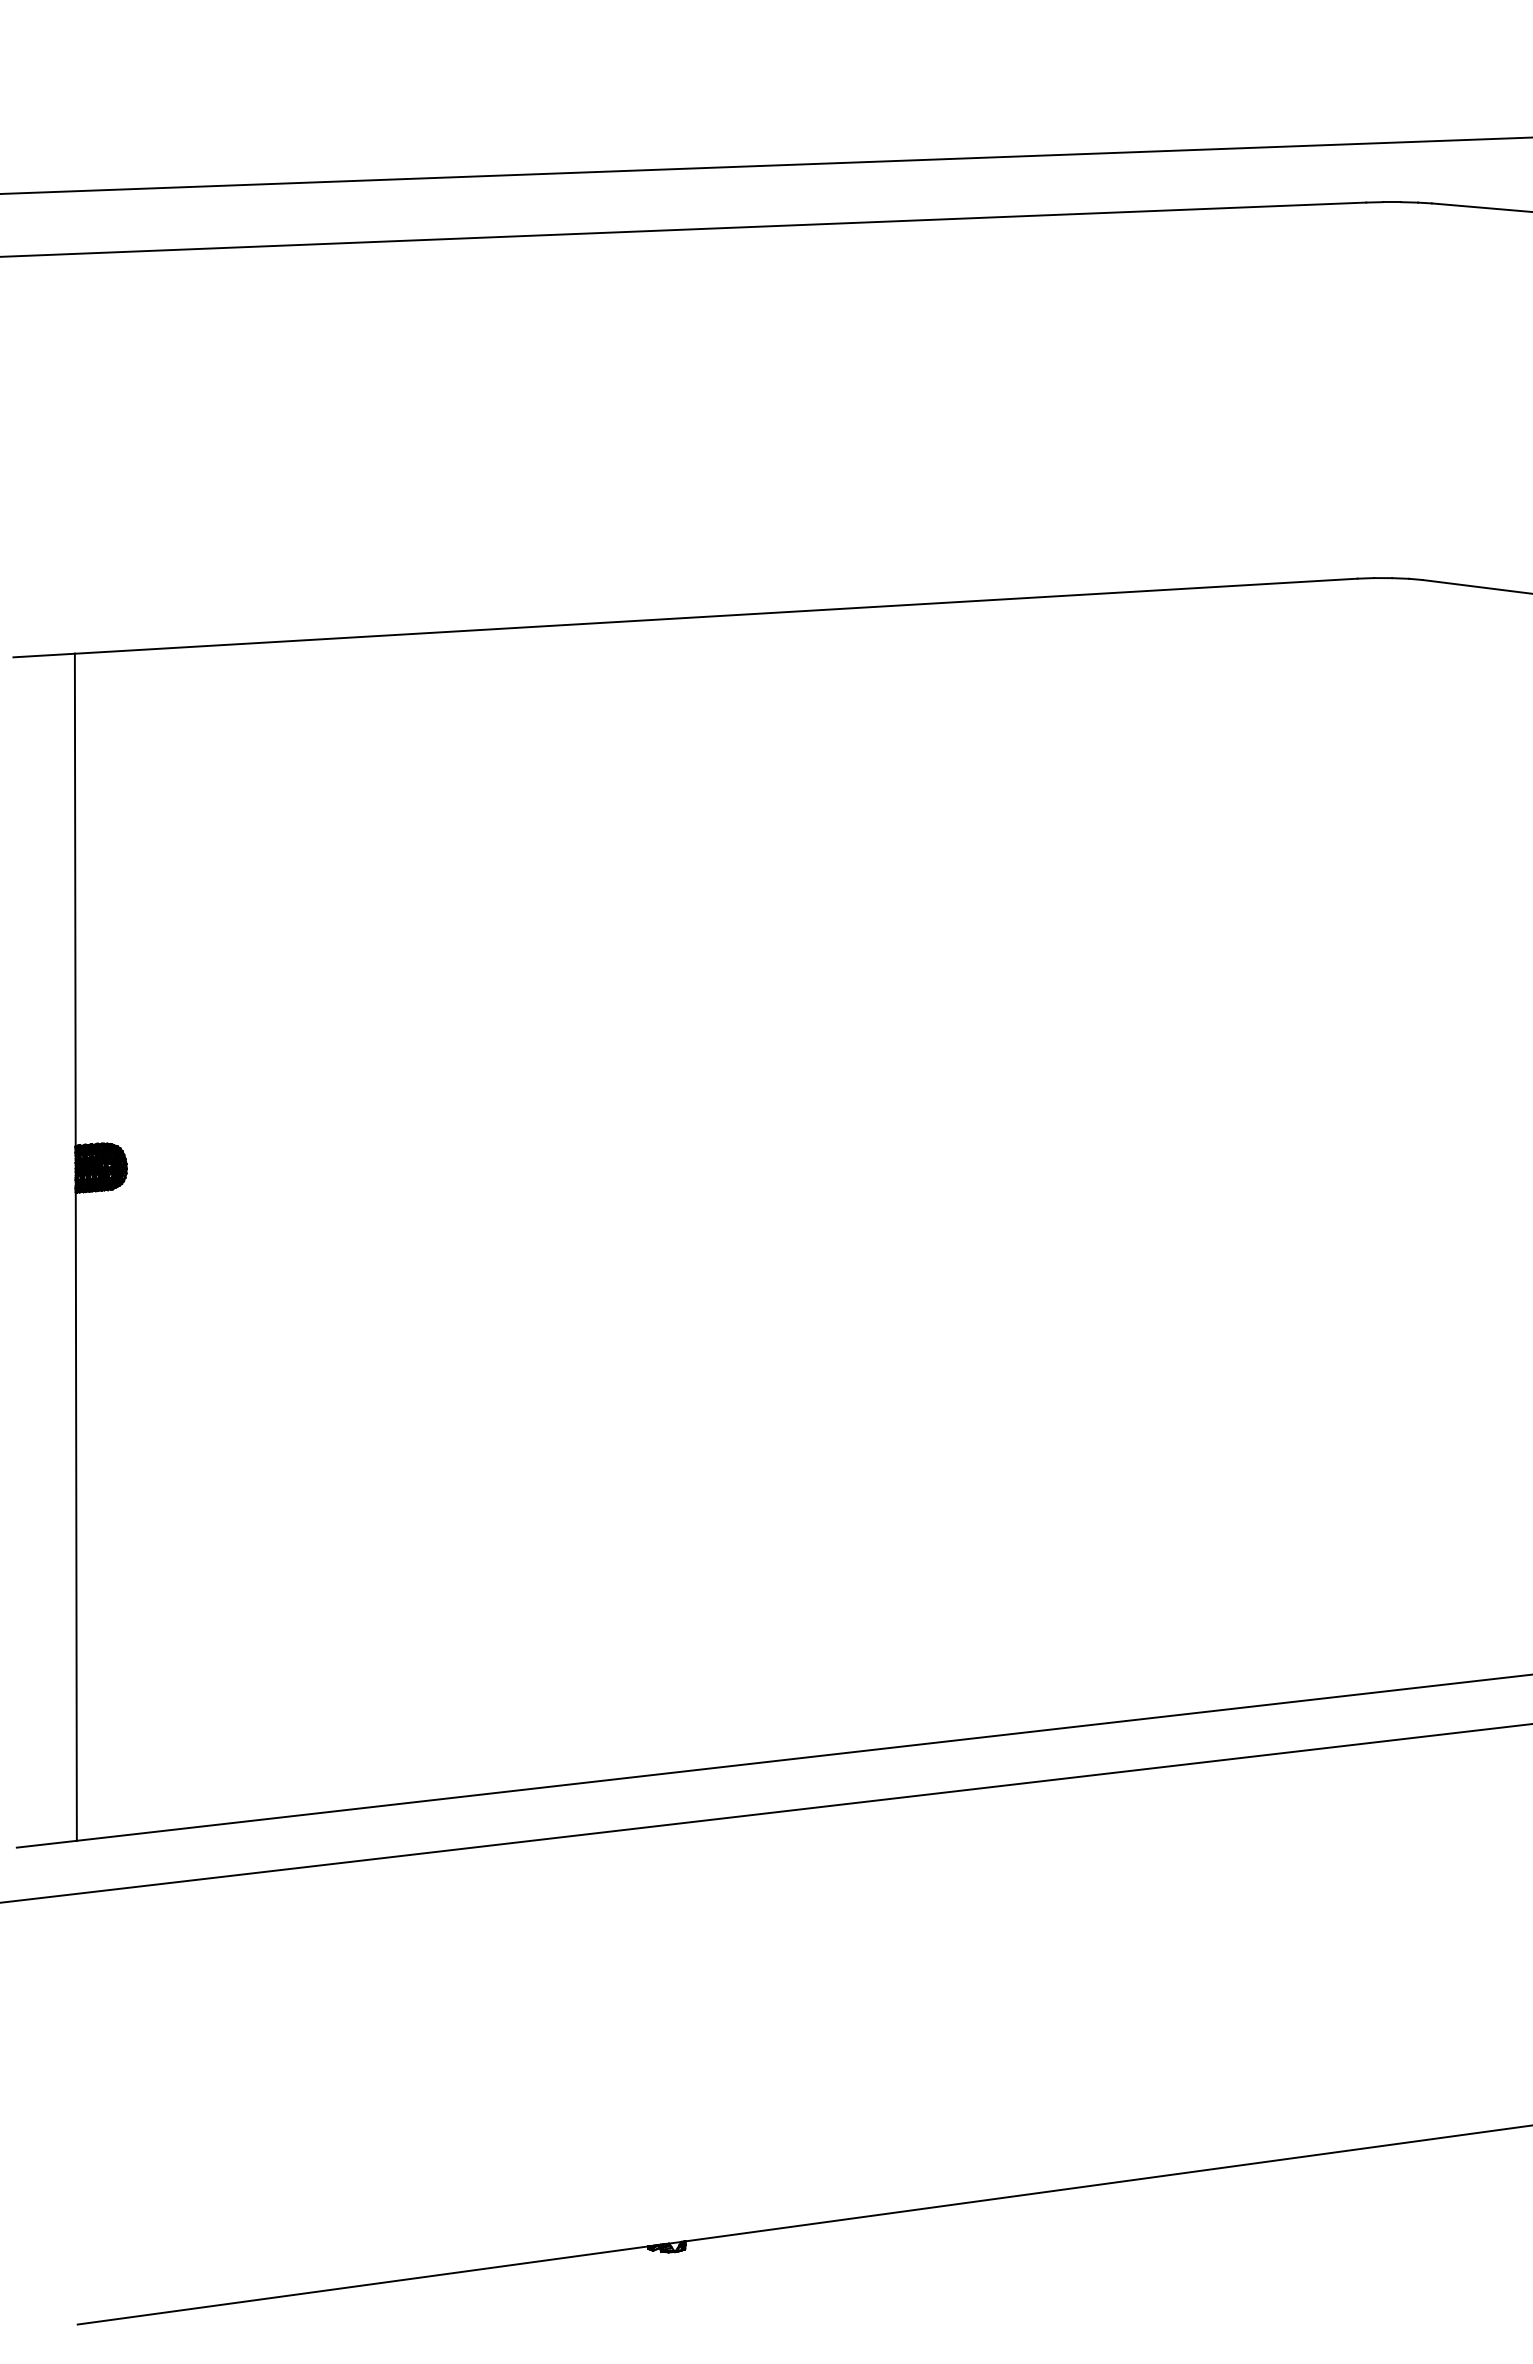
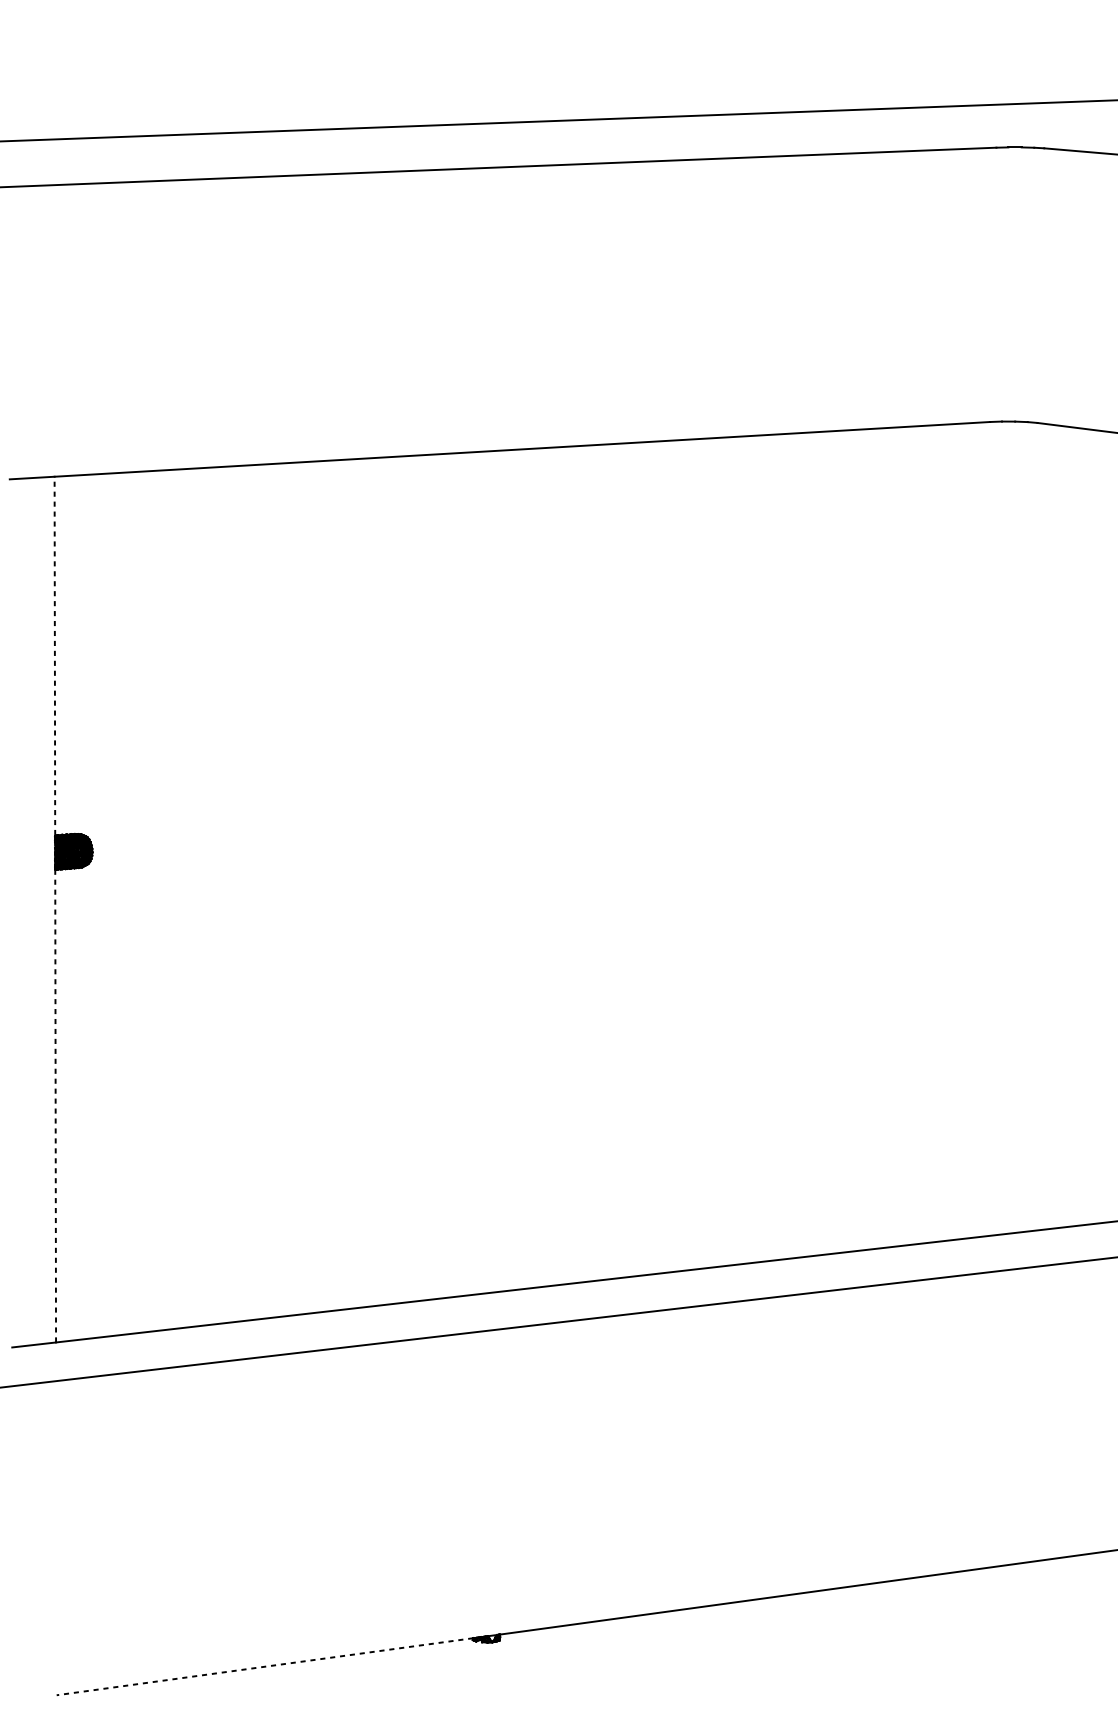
line: (75, 1247) -> (55, 909), solid -> dashed
line: (362, 2285) -> (264, 1666), solid -> dashed

